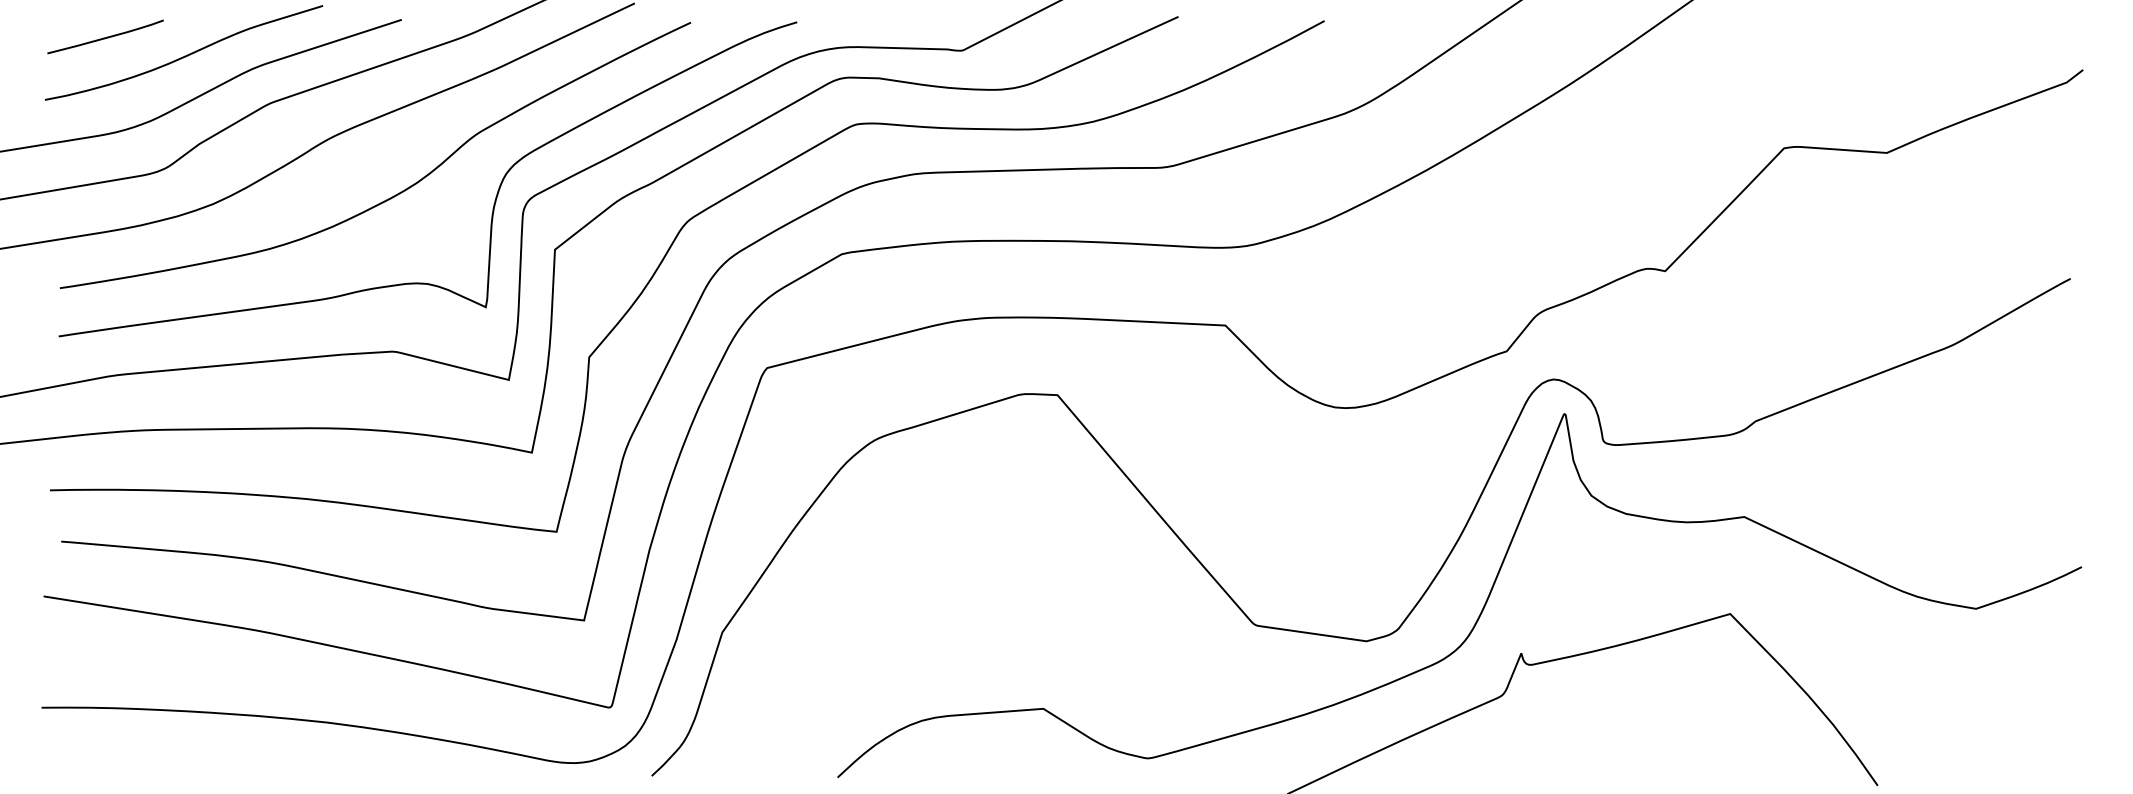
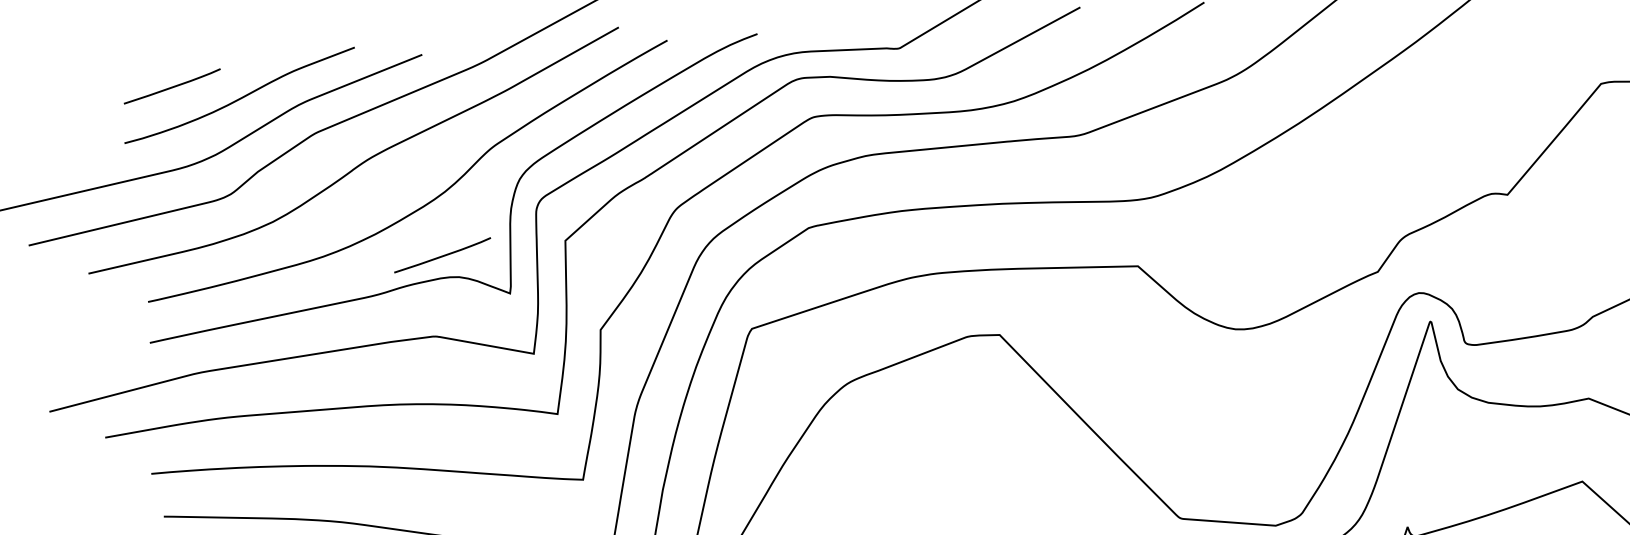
curve: (409, 257) -> (442, 255), added

